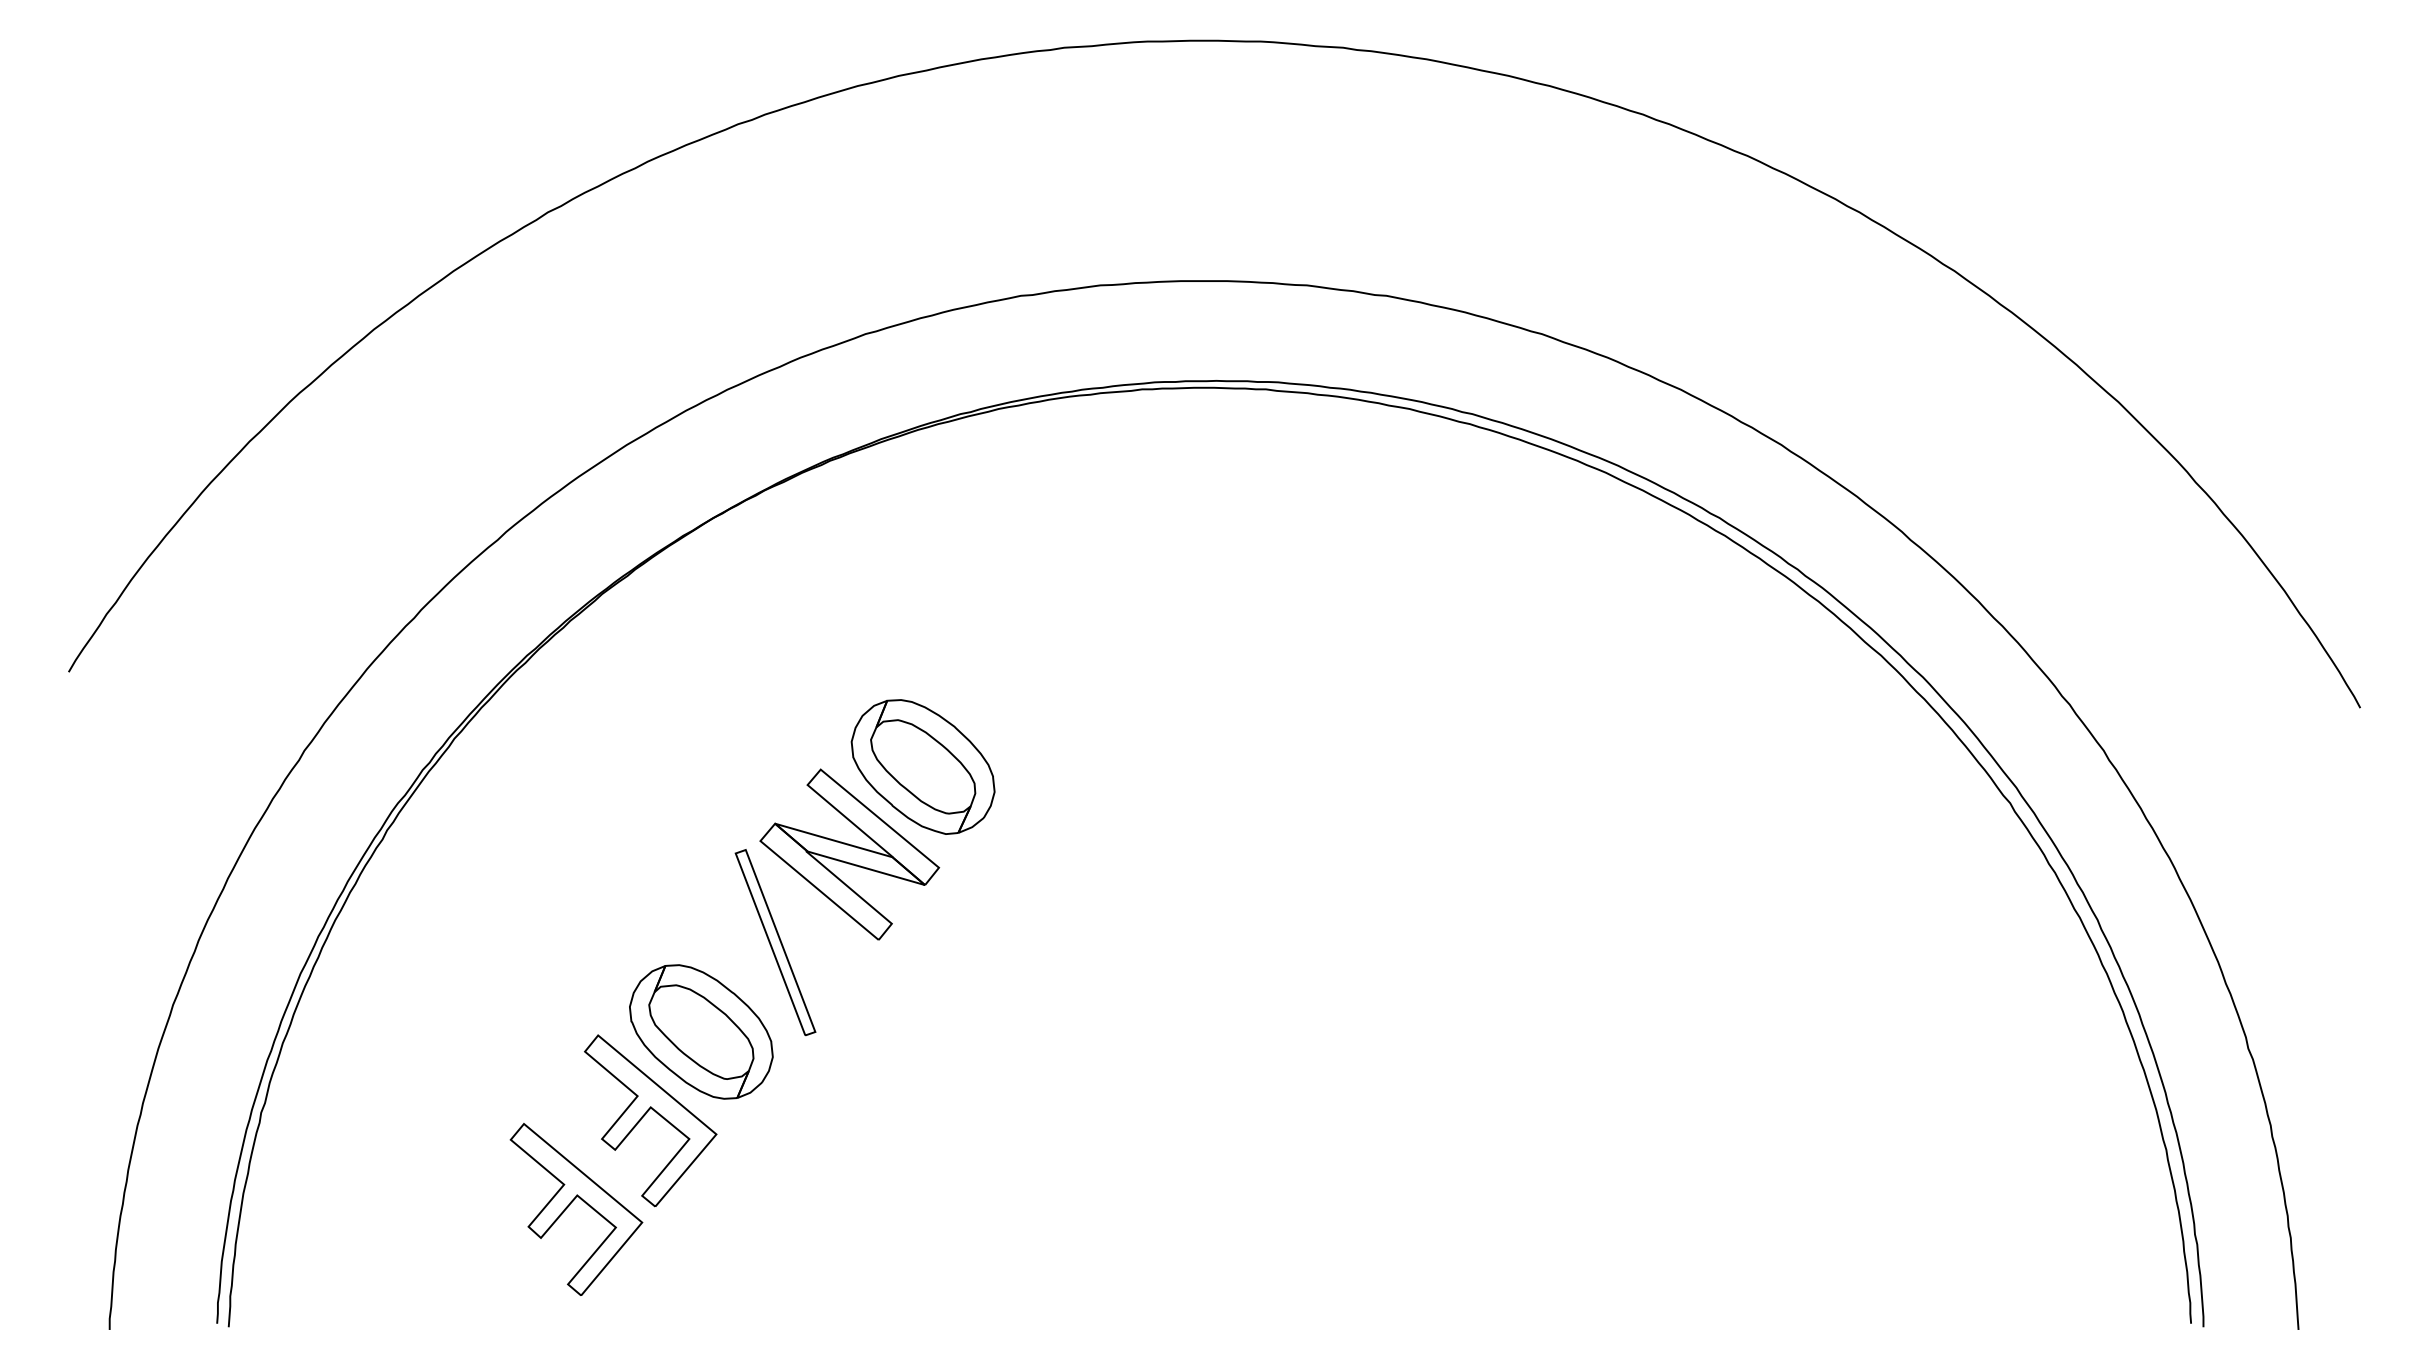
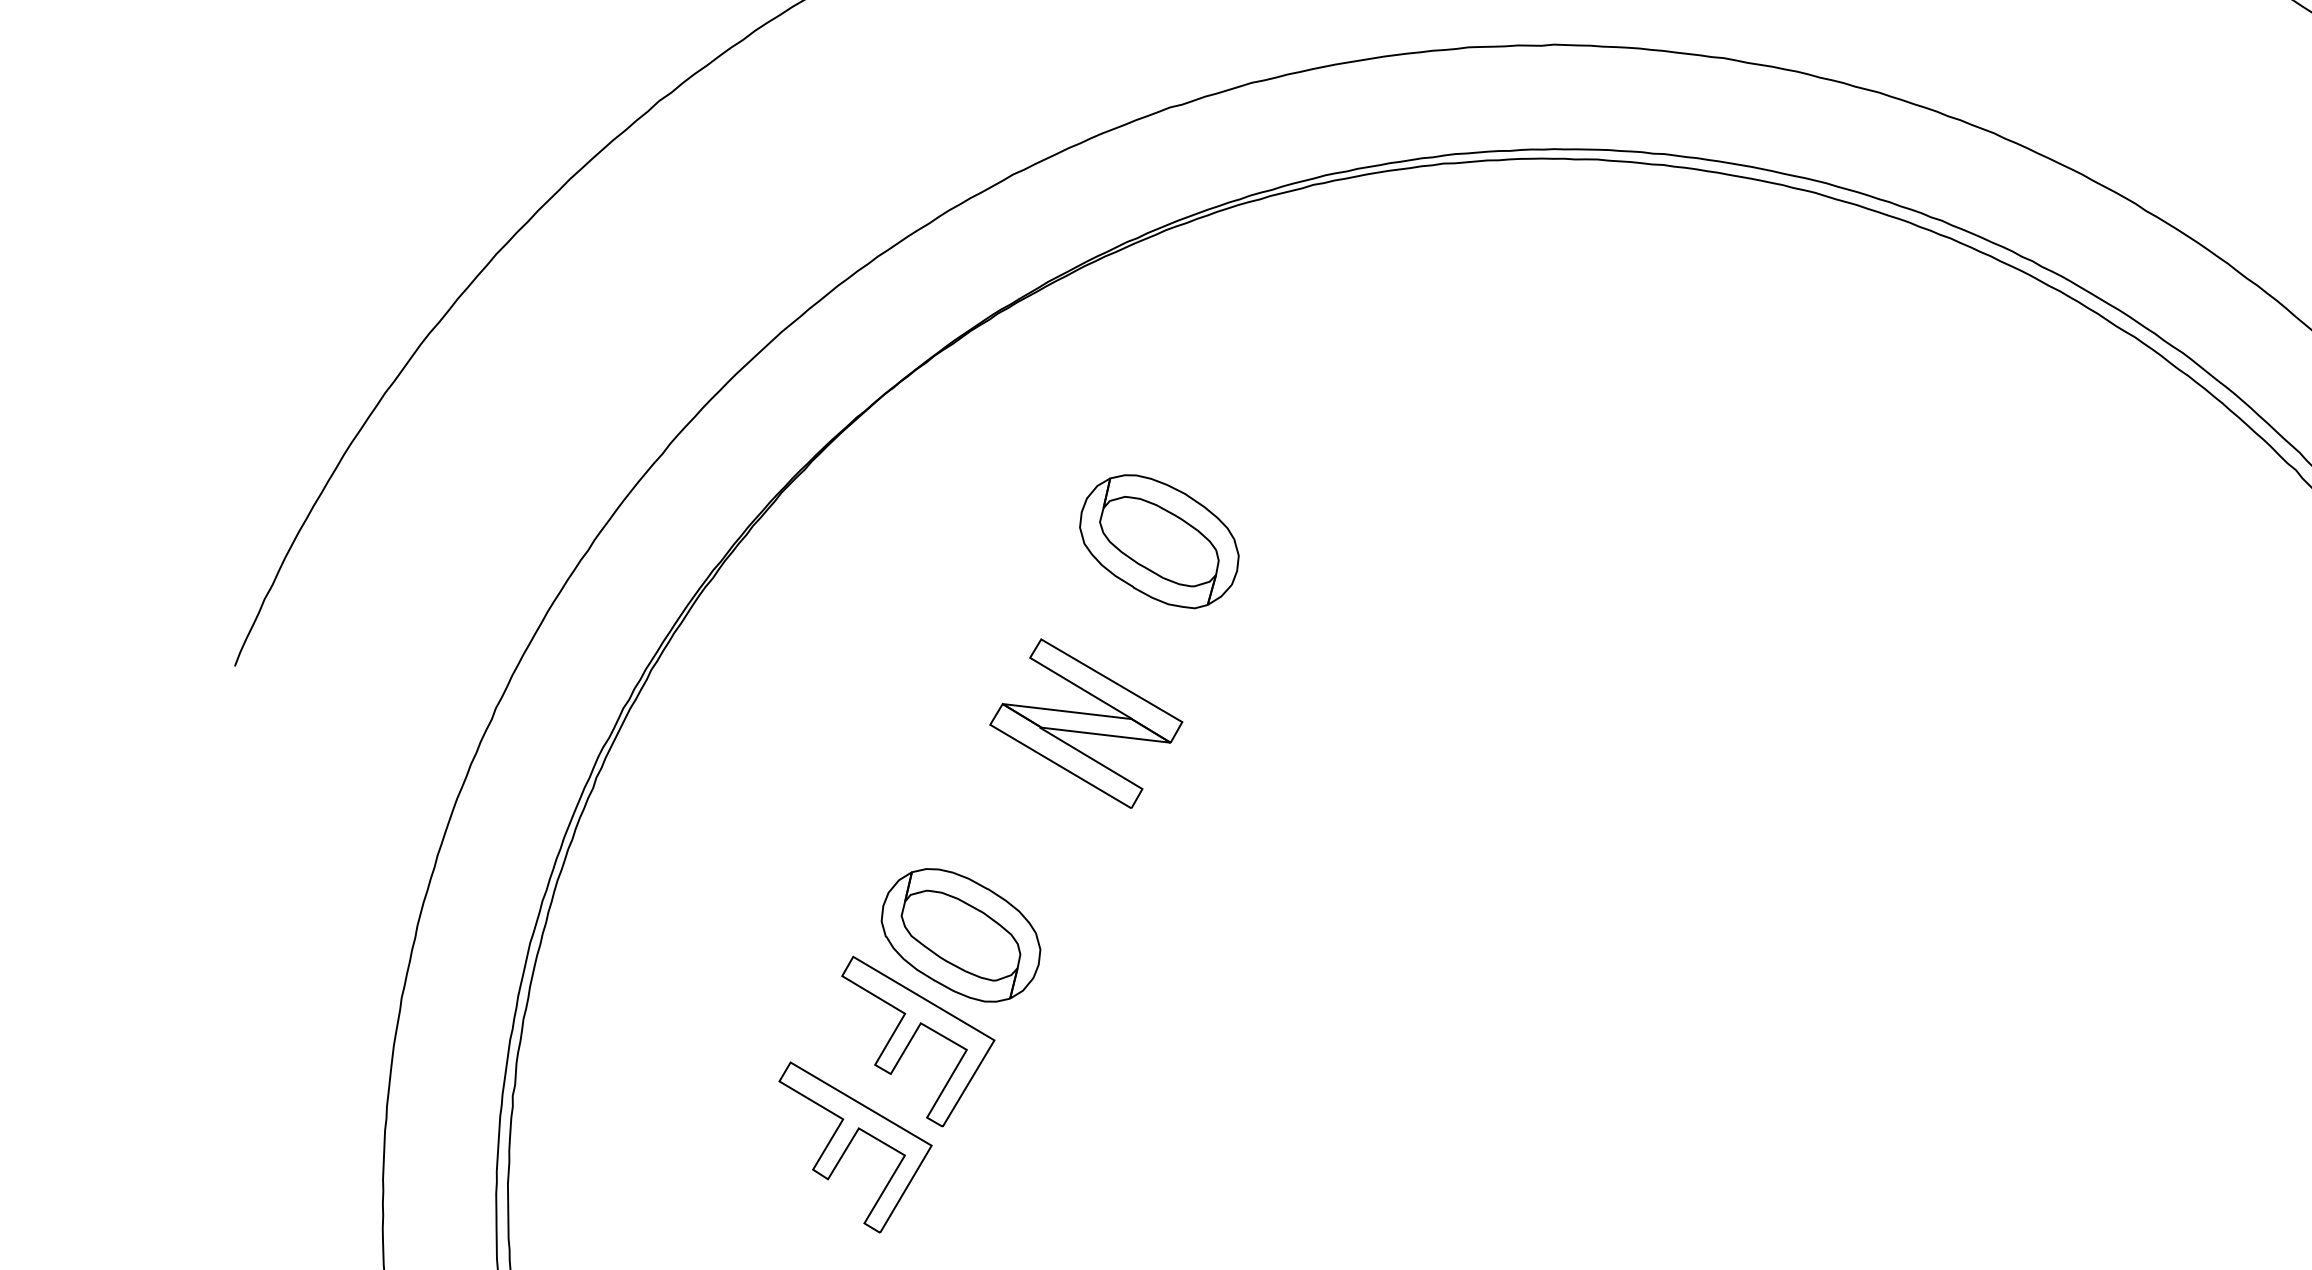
part: (922, 766) -> (1158, 541), moved
part: (775, 942) -> (1023, 828), removed

